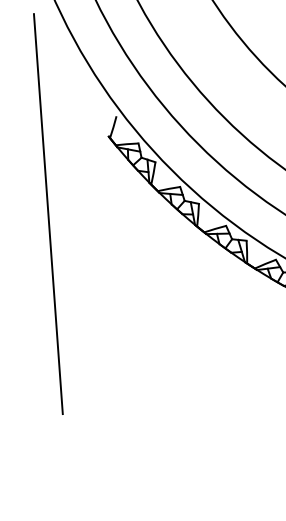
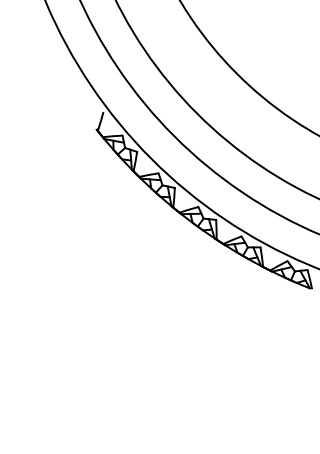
line: (47, 213) -> (43, 196), removed

